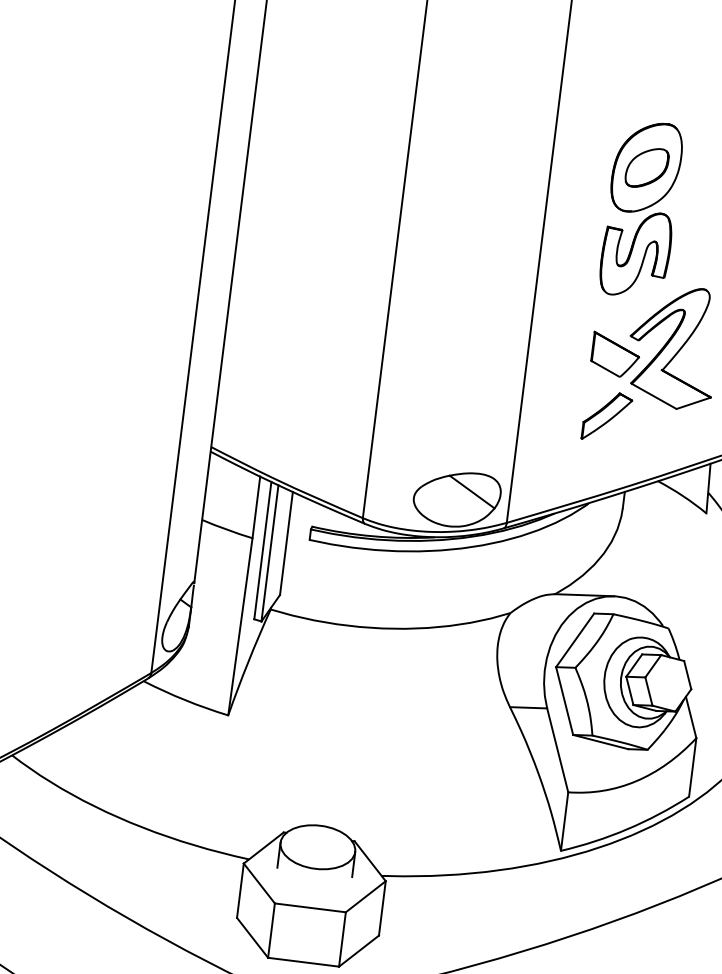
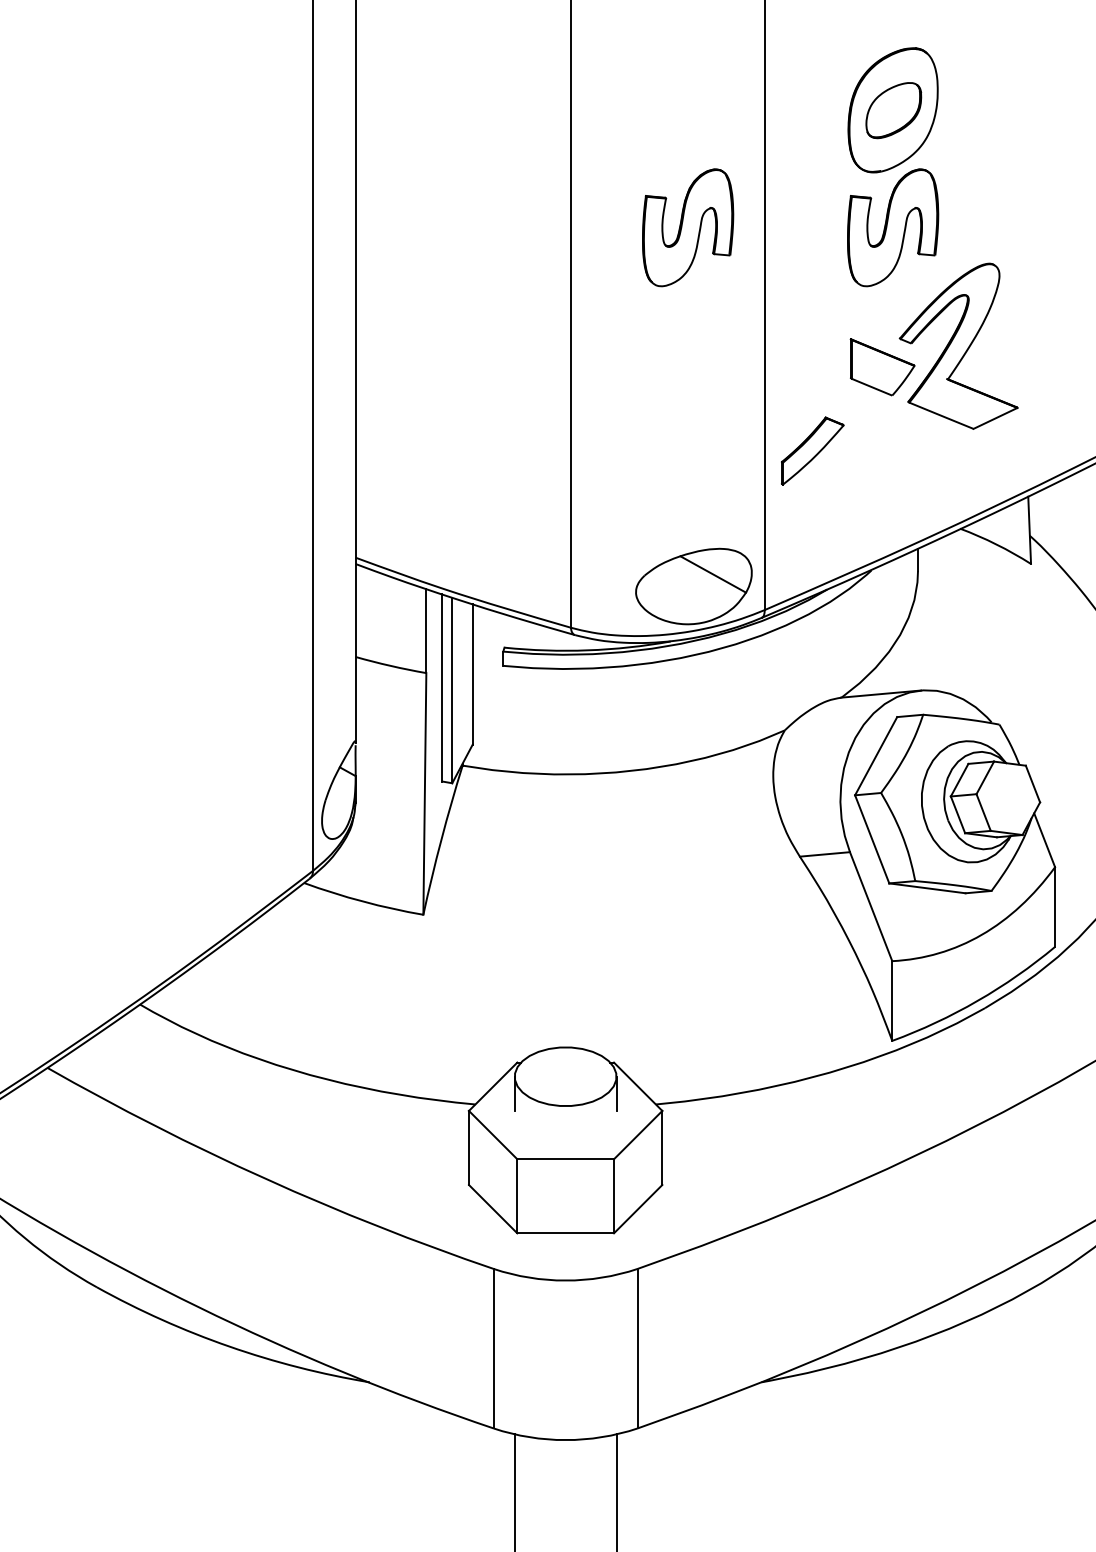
part: (485, 235) -> (688, 227), added
part: (607, 416) -> (812, 450), moved

